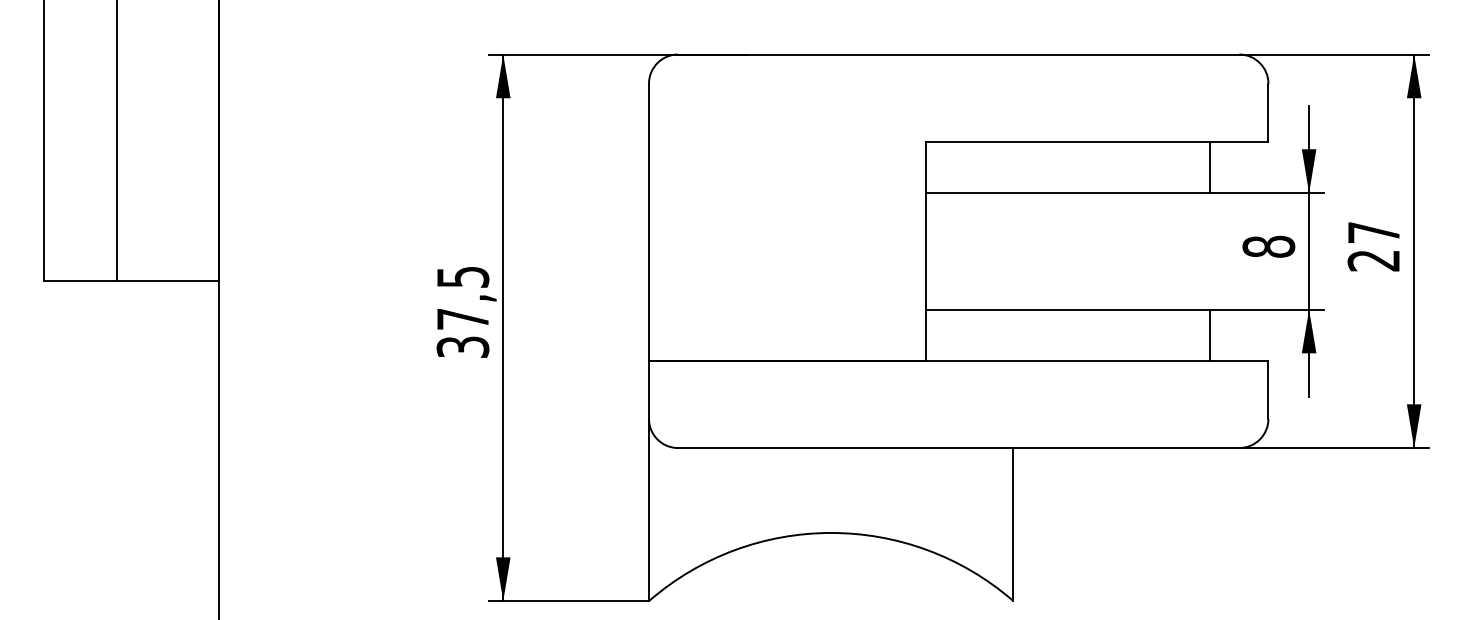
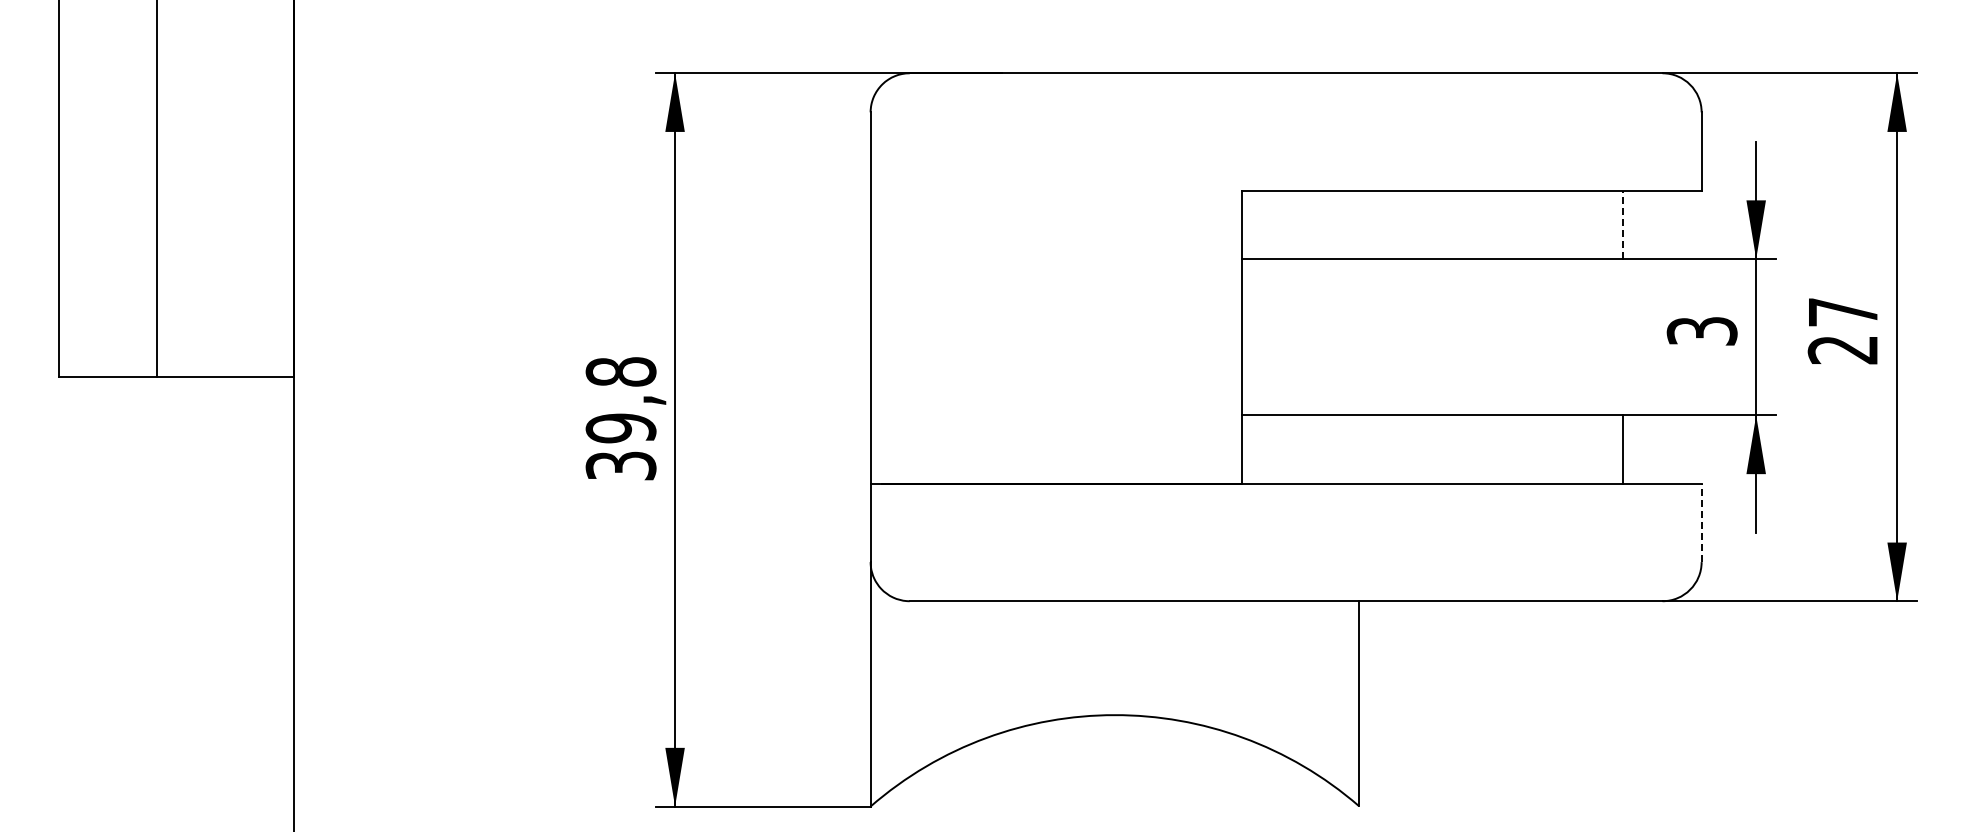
line: (1210, 167) -> (1623, 224), solid -> dashed
text: (1268, 246) -> (1701, 330), 8 -> 3
text: (462, 298) -> (620, 400), 37,5 -> 39,8
line: (1268, 389) -> (1701, 522), solid -> dashed

